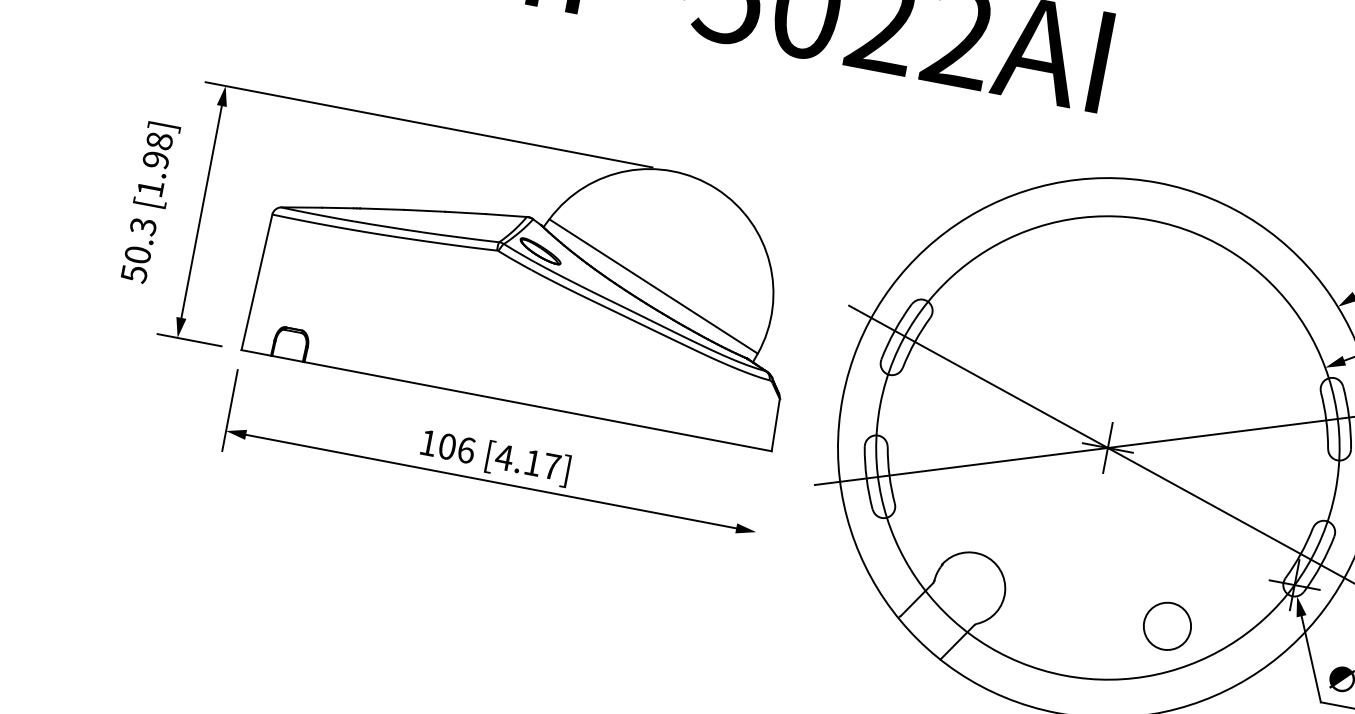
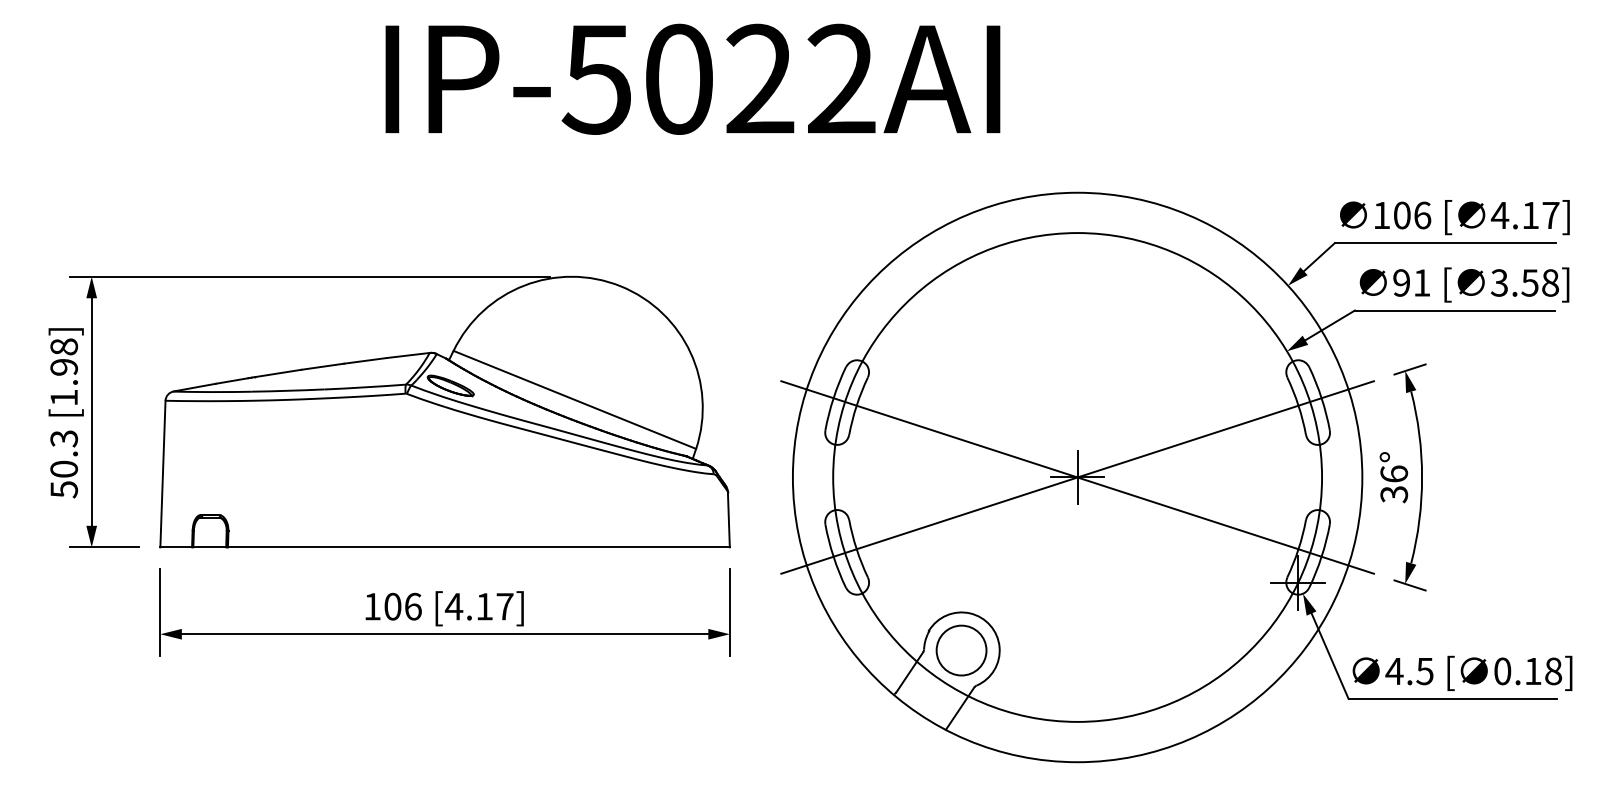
text: (149, 203) -> (65, 413), moved
line: (760, 510) -> (729, 611), added
circle: (1167, 626) -> (961, 650), moved

